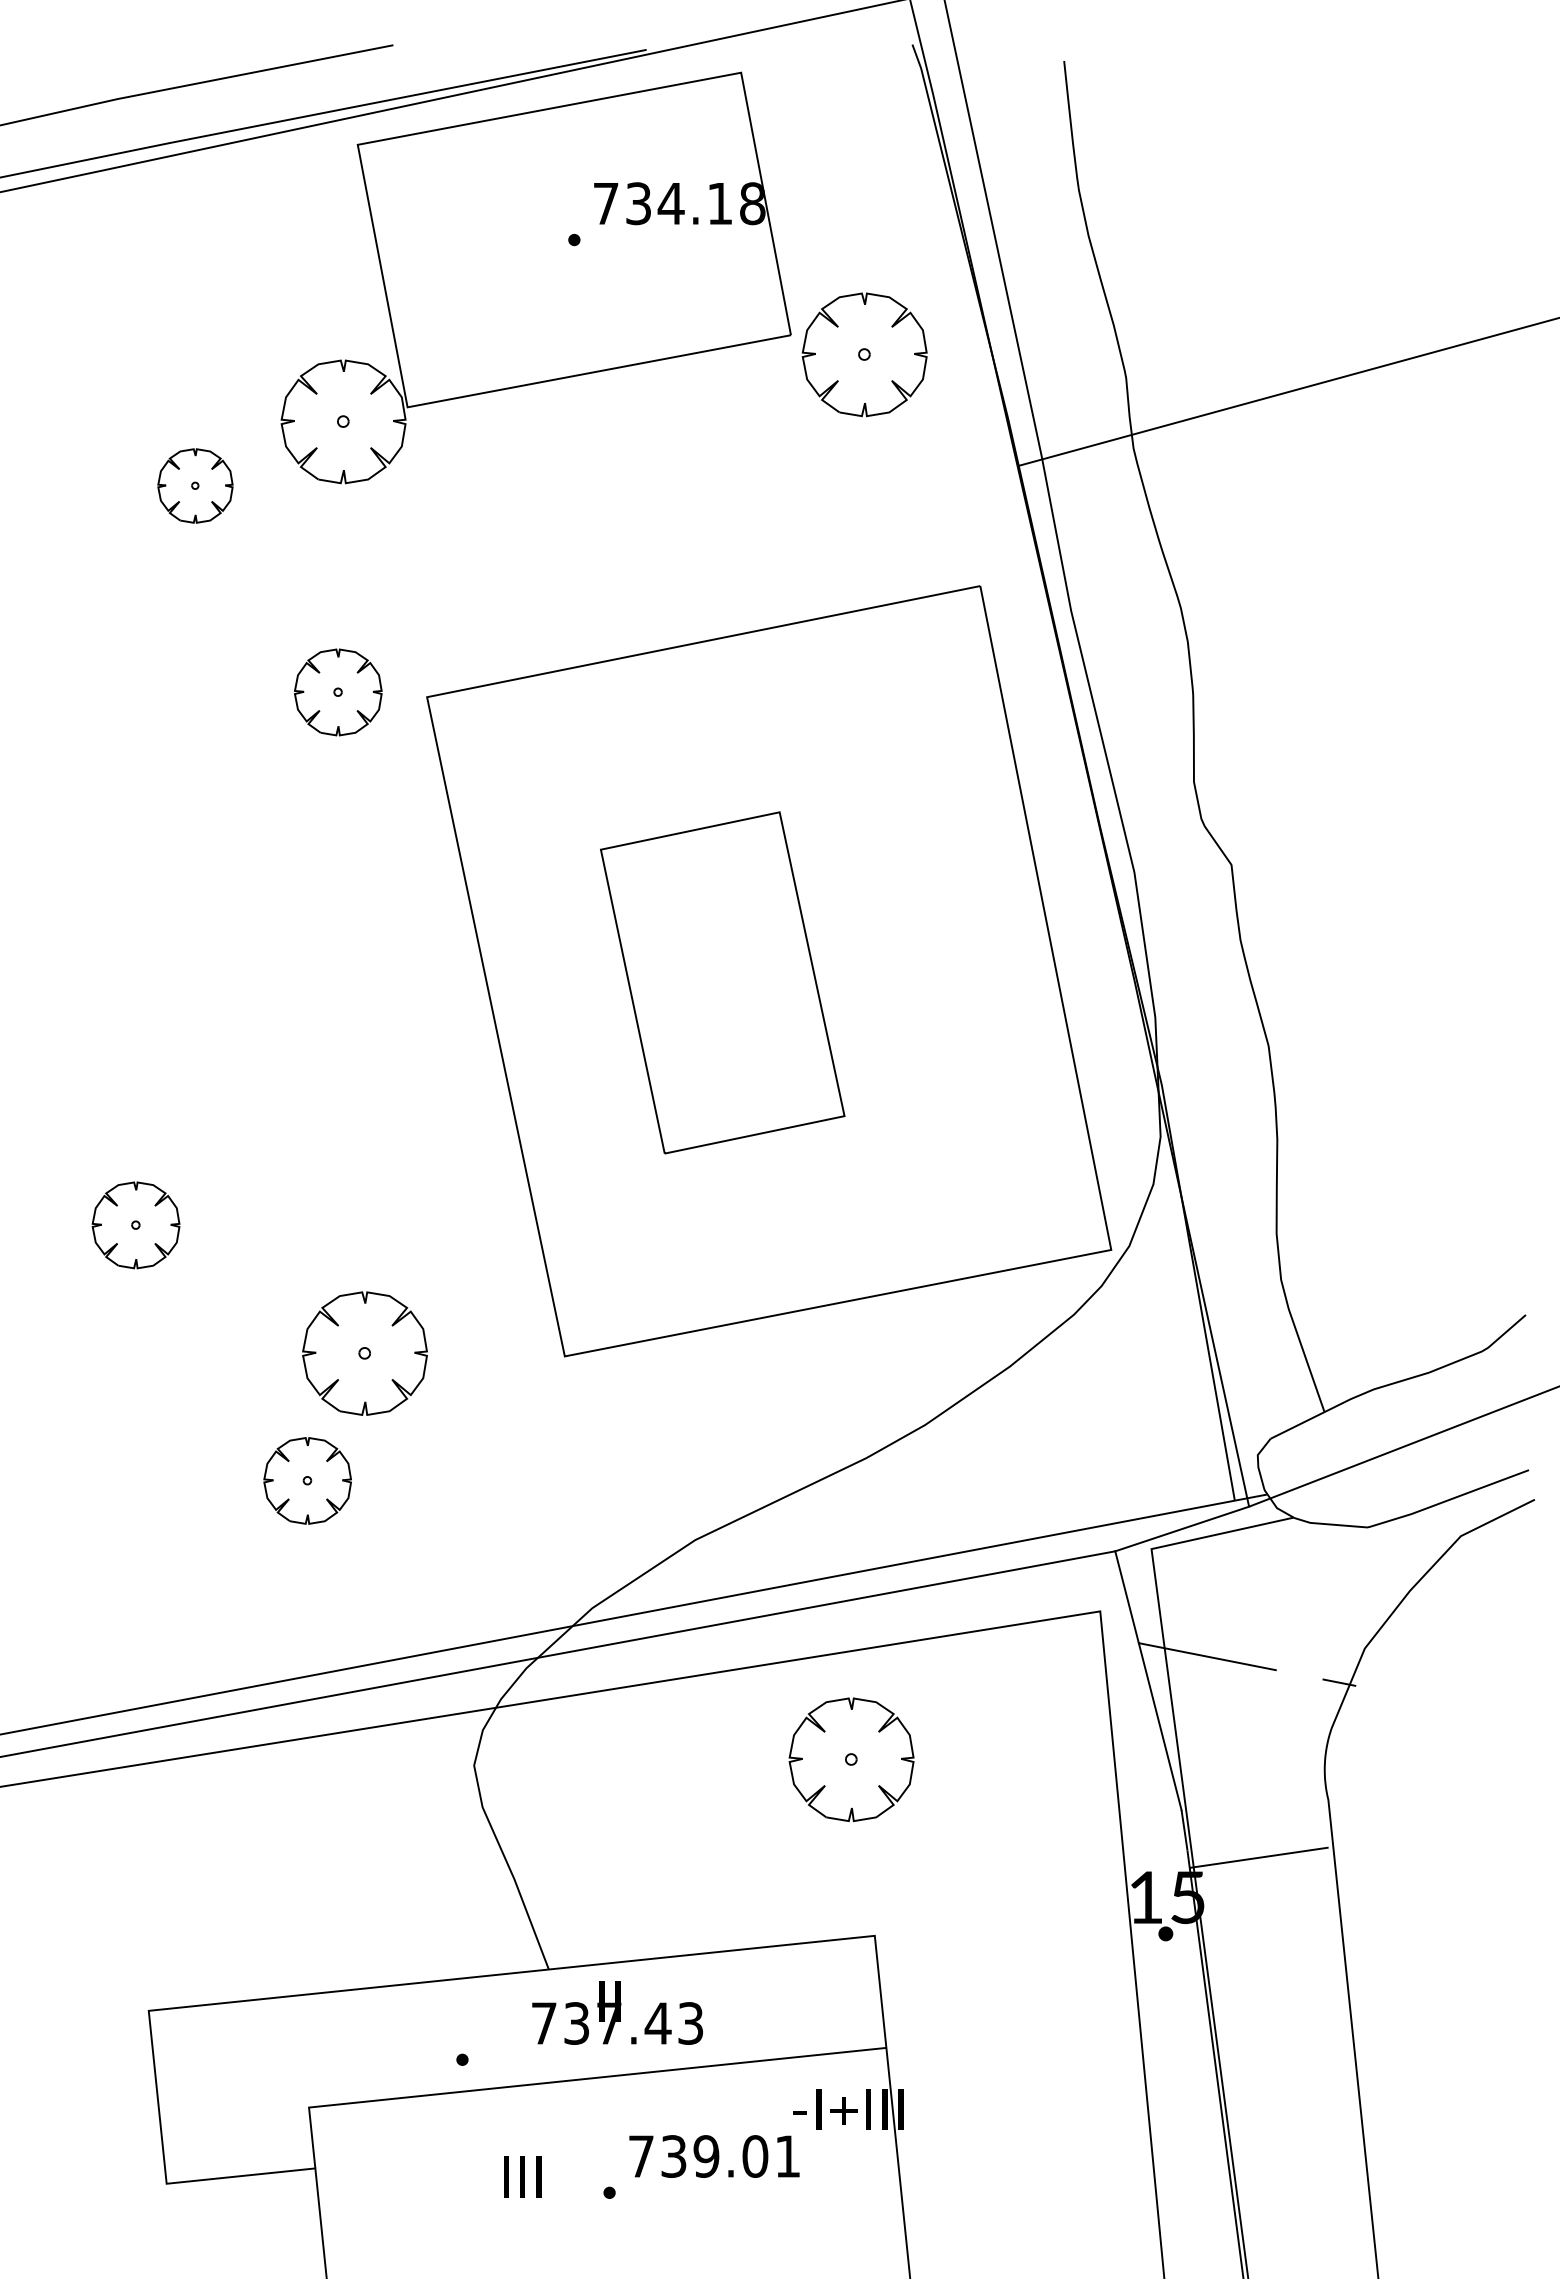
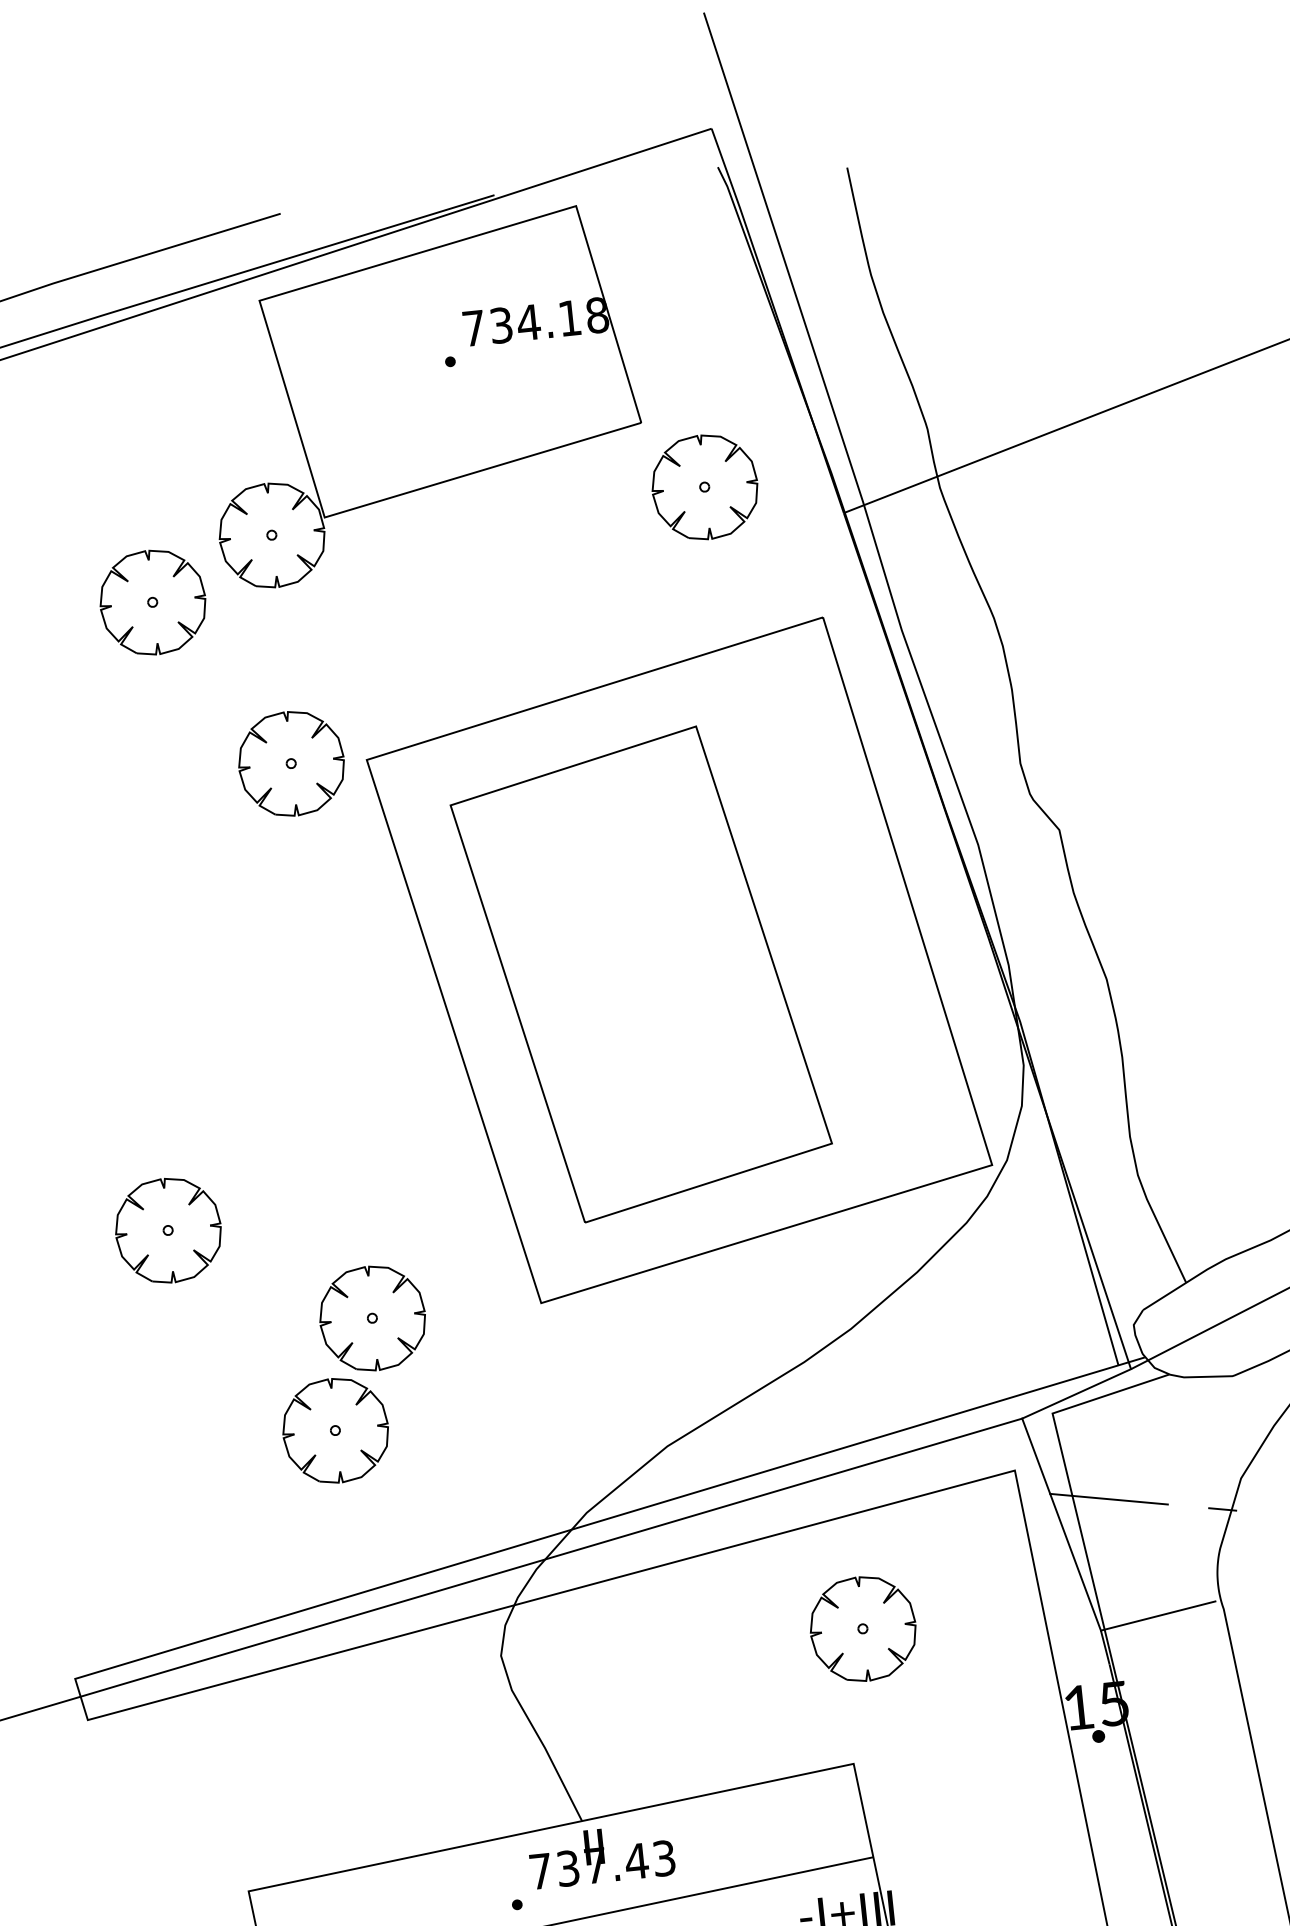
part: (864, 354) -> (704, 487), moved
part: (195, 485) -> (152, 602), size x1.67
part: (338, 692) -> (291, 763), size x1.43
part: (722, 982) -> (640, 974), size x1.67
part: (135, 1225) -> (167, 1230), size x1.43
part: (307, 1480) -> (335, 1430), size x1.43
part: (851, 1759) -> (863, 1628), moved
line: (1261, 1856) -> (1160, 1614), moved
text: (617, 2012) -> (601, 1855), moved

